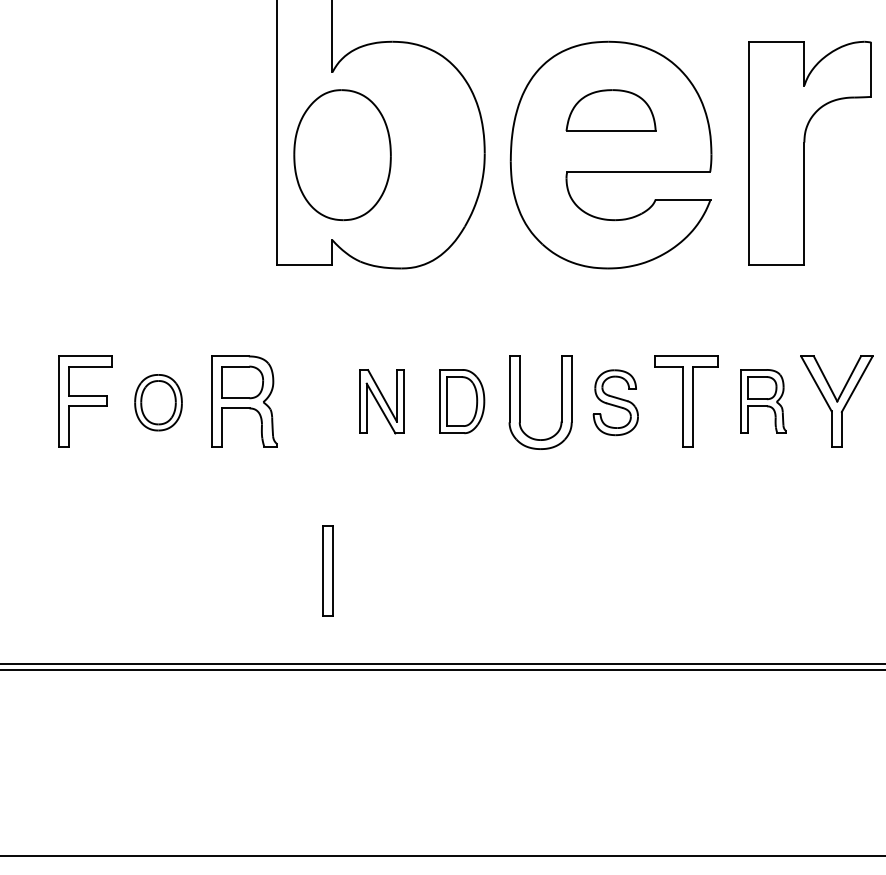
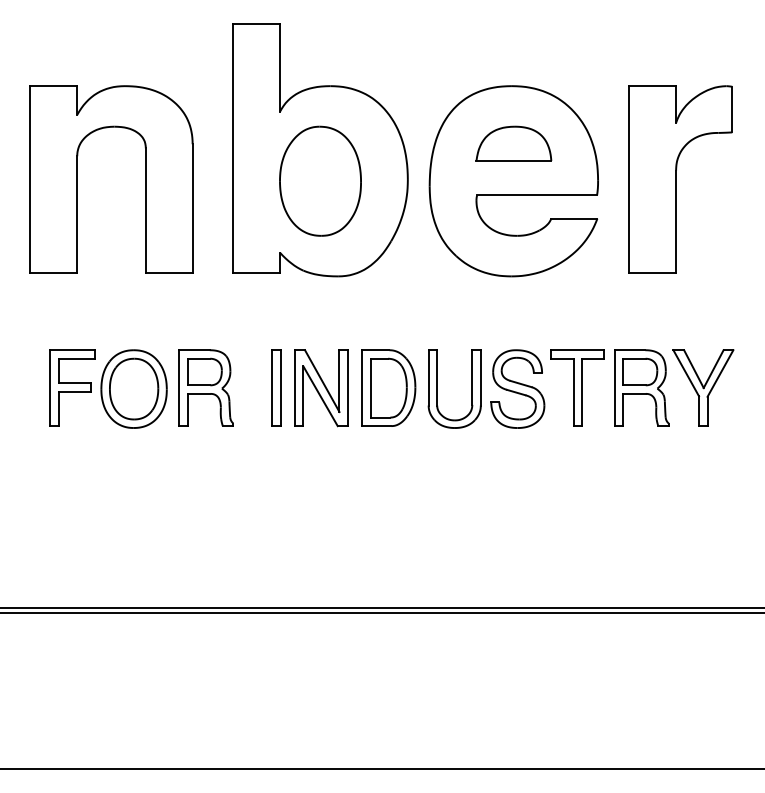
part: (91, 153) -> (77, 179), added
part: (342, 154) -> (320, 180), moved
part: (461, 400) -> (388, 387), size x1.43
part: (763, 400) -> (641, 387), size x1.43
part: (157, 402) -> (133, 388), size x1.67
part: (381, 402) -> (321, 388), size x1.43
part: (615, 402) -> (517, 388), size x1.43
part: (328, 570) -> (276, 387), moved

